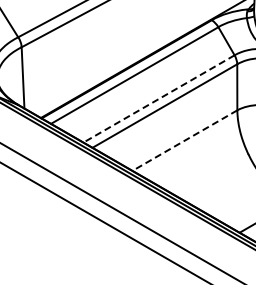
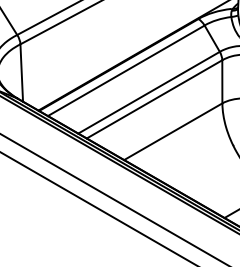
line: (158, 99) -> (148, 93), dashed -> solid
line: (184, 140) -> (172, 131), dashed -> solid

